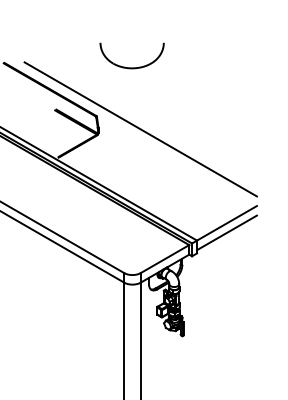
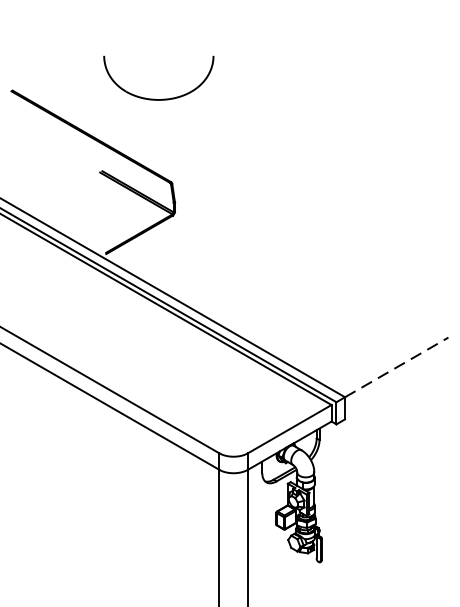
part: (131, 67) -> (157, 98), moved
line: (140, 129) -> (247, 205), removed
line: (226, 223) -> (395, 367), solid -> dashed
line: (226, 232) -> (395, 383), removed

